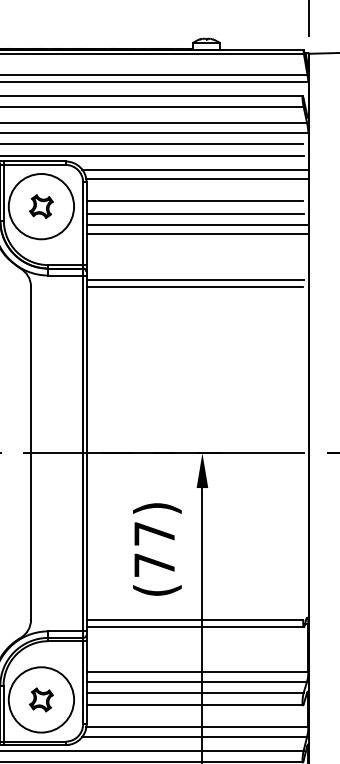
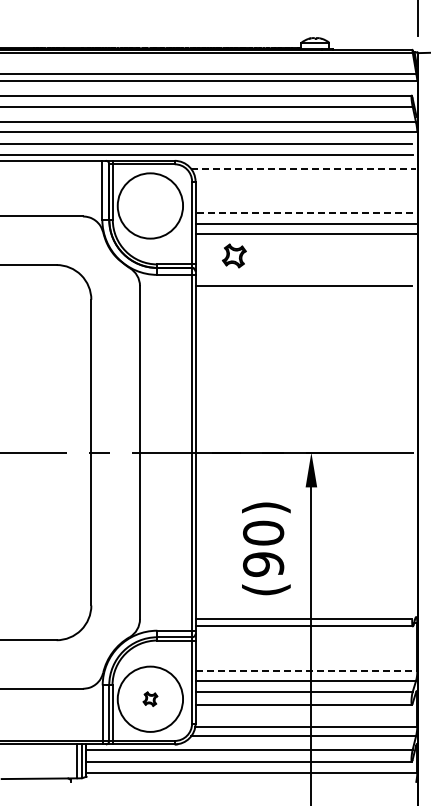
line: (195, 170) -> (304, 169), solid -> dashed
line: (197, 179) -> (306, 178), removed
line: (194, 201) -> (303, 200), removed
part: (41, 206) -> (234, 255), moved
line: (195, 214) -> (304, 213), solid -> dashed
line: (194, 279) -> (303, 278), removed
text: (154, 549) -> (263, 548), (77) -> (90)
line: (197, 672) -> (306, 671), solid -> dashed
part: (41, 699) -> (150, 698), size x0.6

